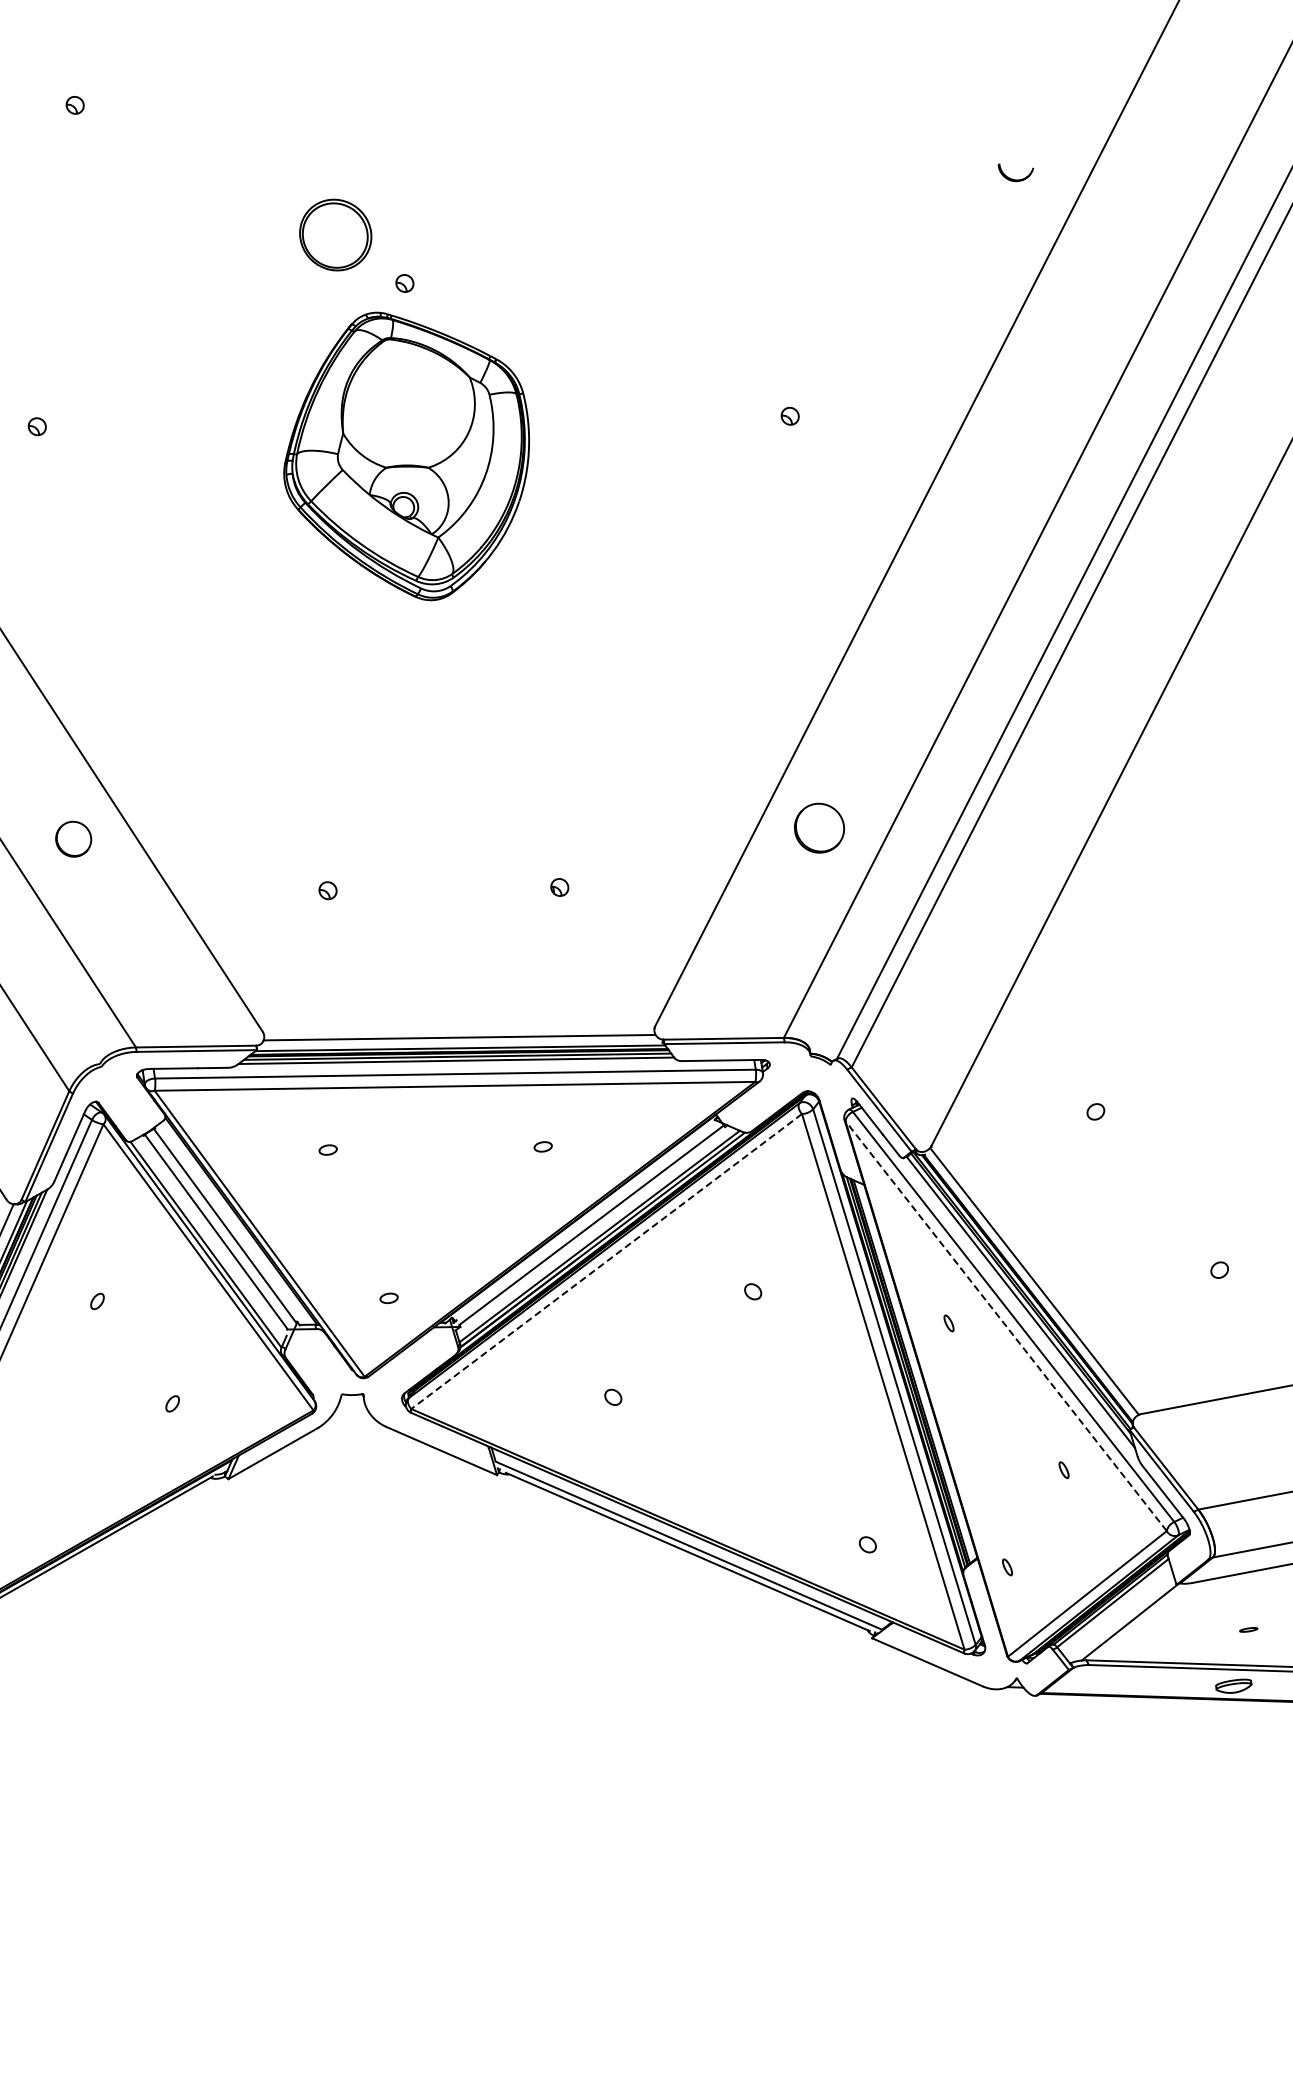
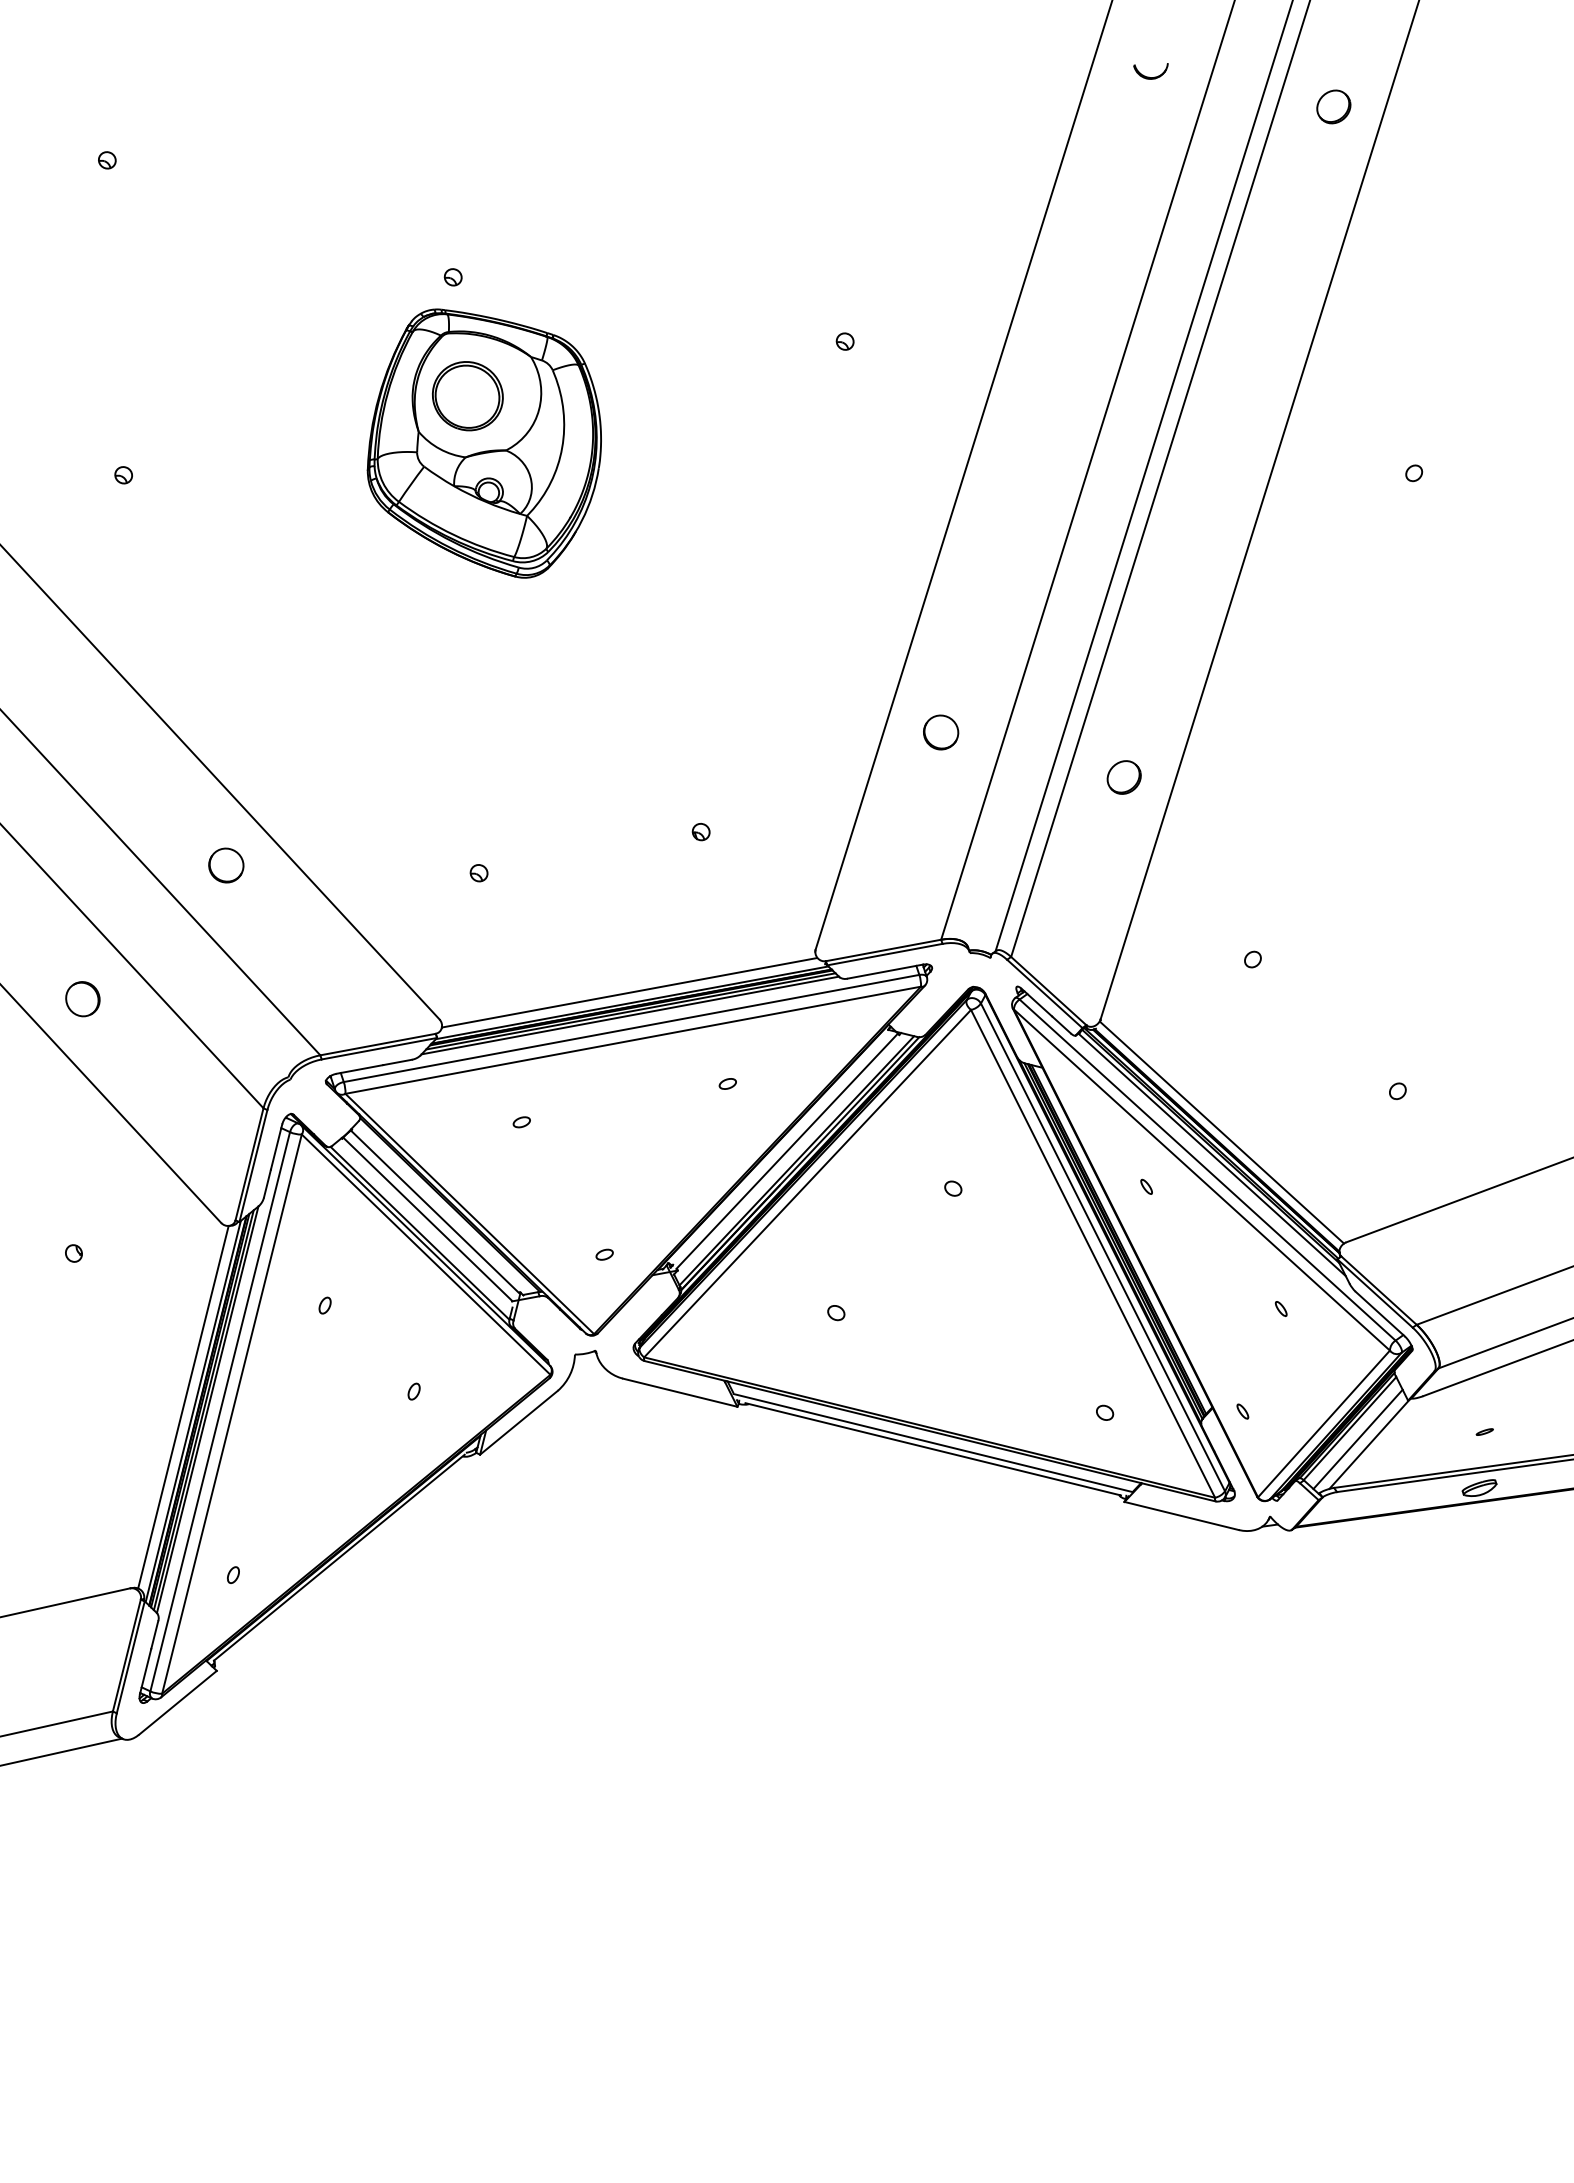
part: (1014, 173) -> (1150, 71), moved
part: (335, 235) -> (467, 396), moved
part: (820, 828) -> (941, 732), size x0.71
part: (996, 905) -> (1123, 777), added
line: (606, 1261) -> (807, 1183), dashed -> solid
line: (1005, 1326) -> (1201, 1180), dashed -> solid
line: (1118, 1615) -> (1357, 1439), added

